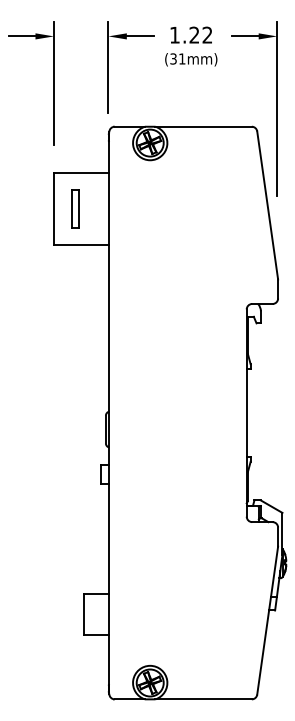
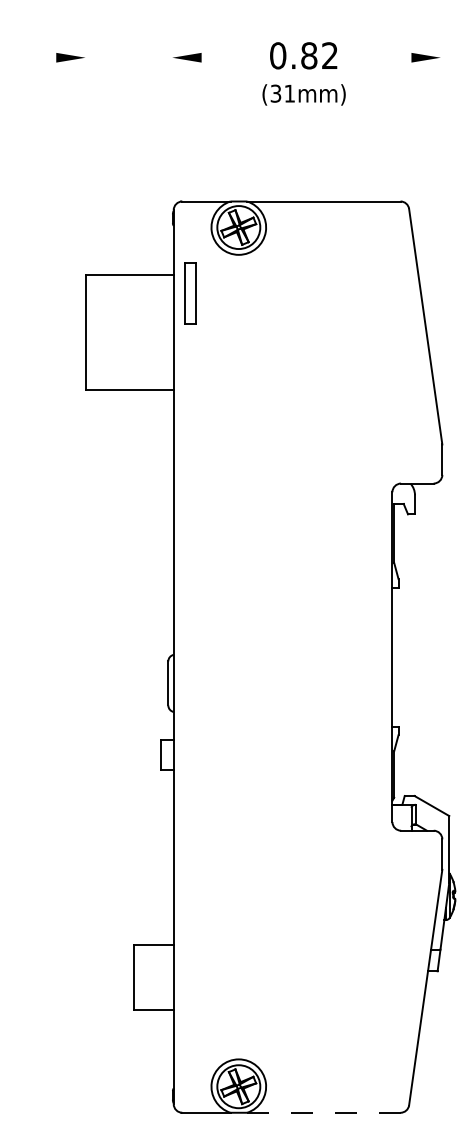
text: (184, 34) -> (293, 54), 1.22 -> 0.82
line: (21, 36) -> (33, 57), removed
line: (139, 36) -> (221, 57), removed
line: (244, 36) -> (388, 57), removed
line: (108, 66) -> (172, 105), removed
line: (53, 83) -> (84, 132), removed
line: (277, 108) -> (441, 172), removed
part: (75, 208) -> (191, 293), moved
line: (204, 699) -> (325, 1112), solid -> dashed

